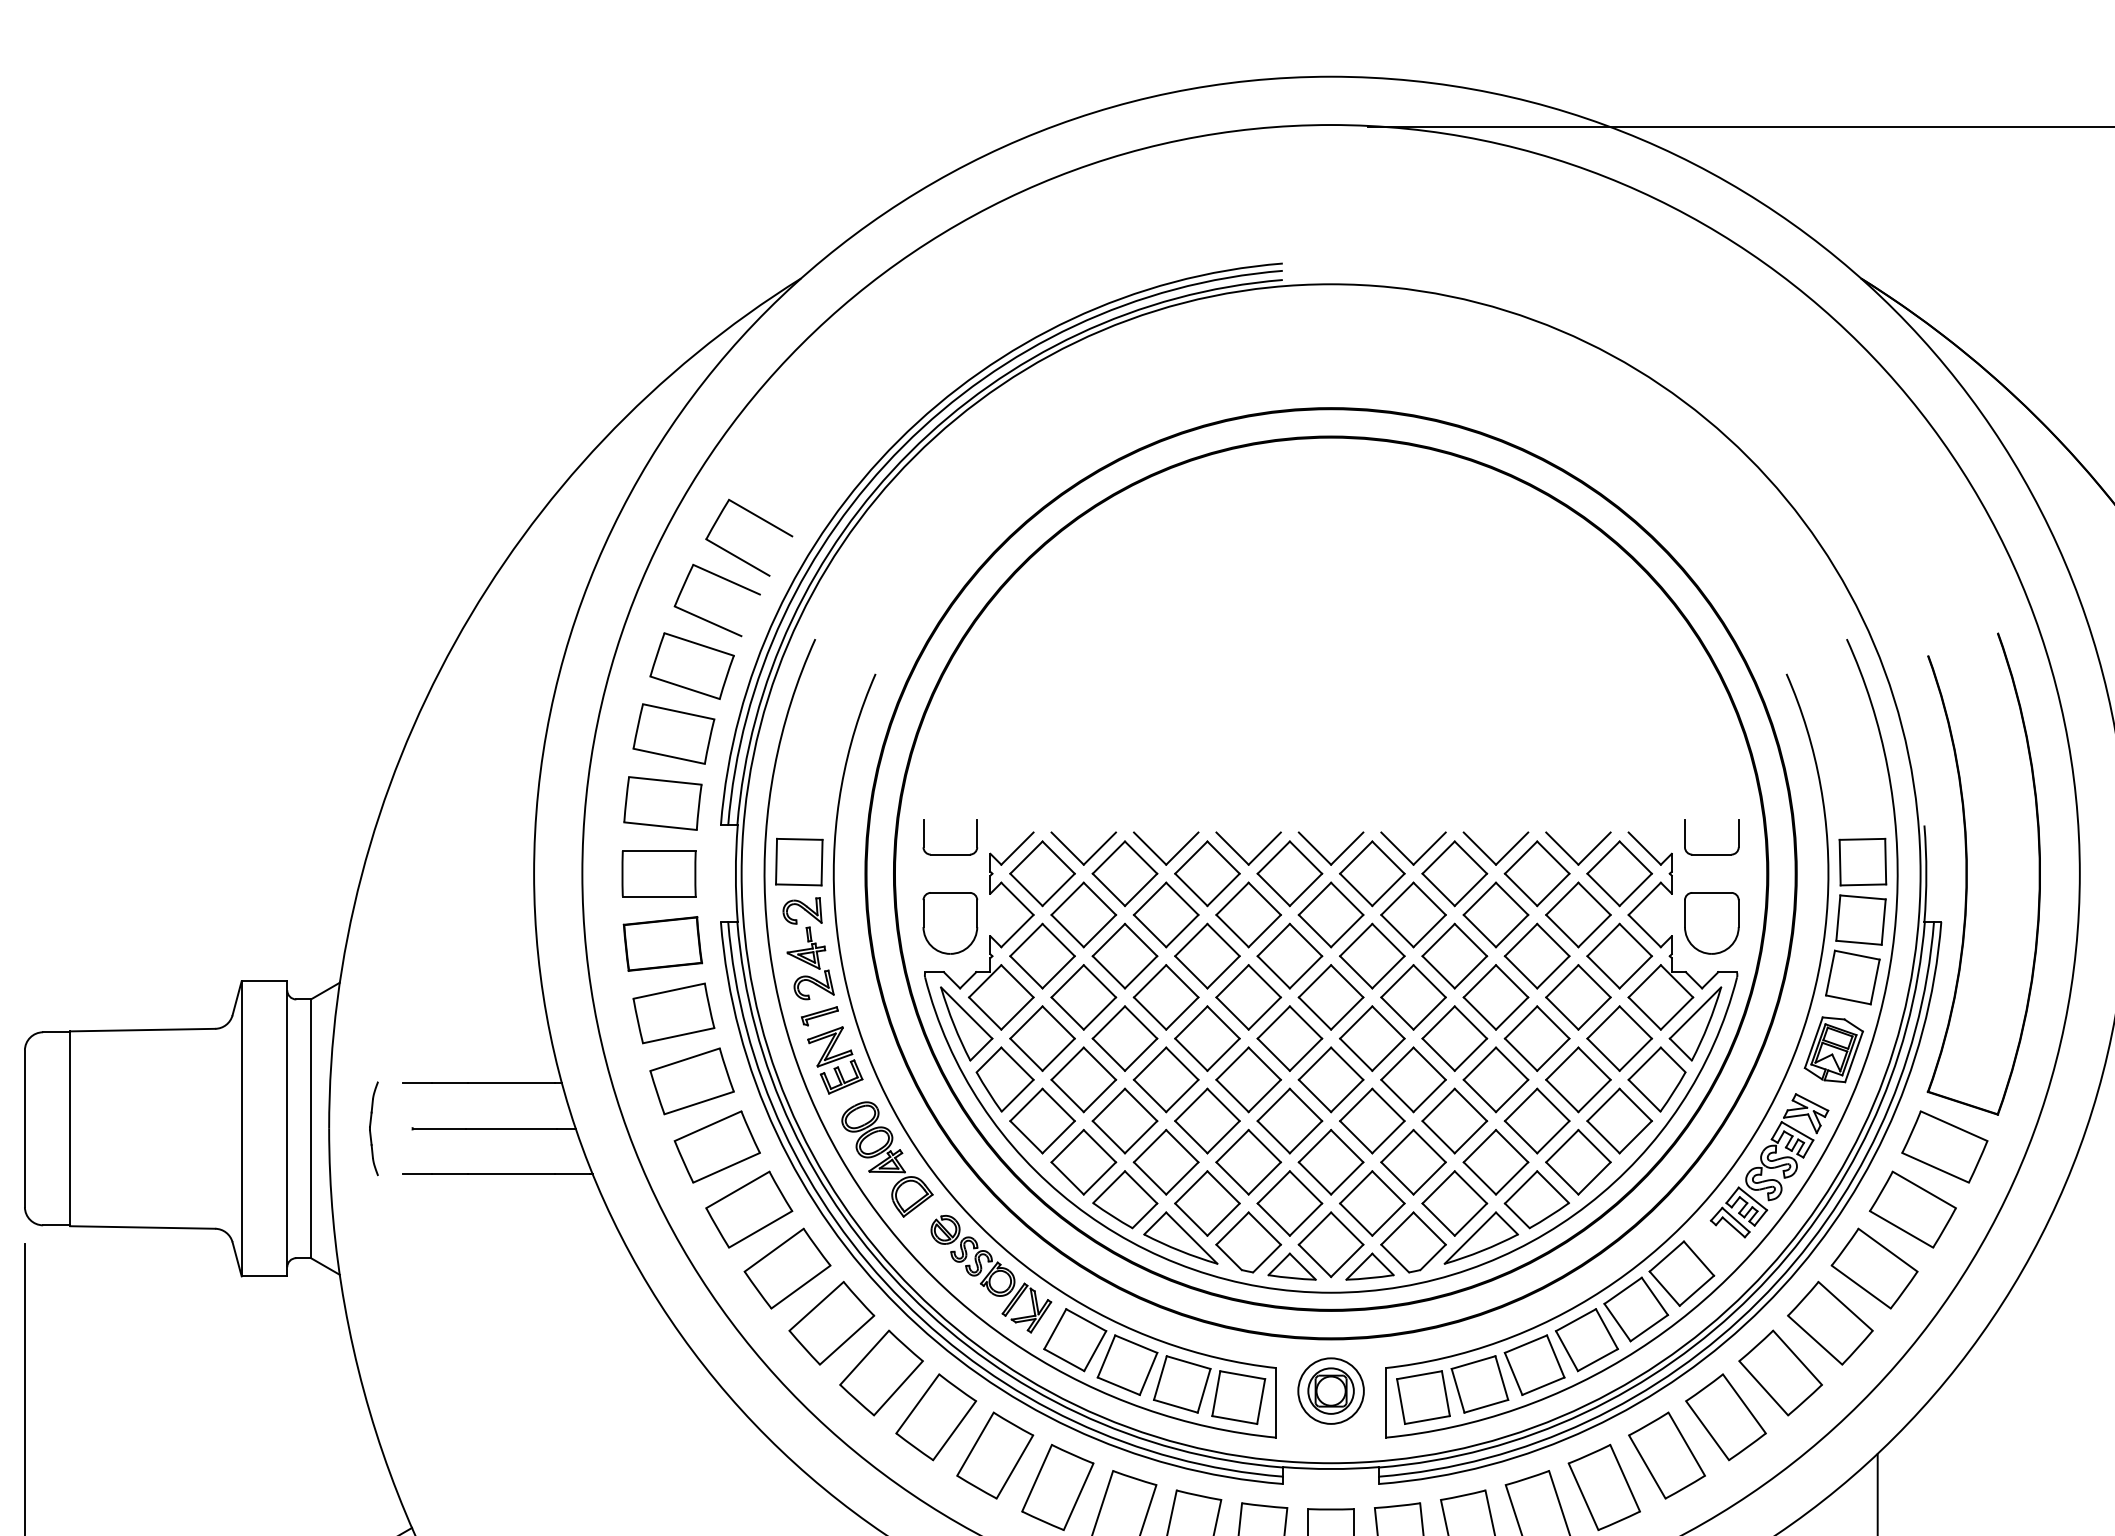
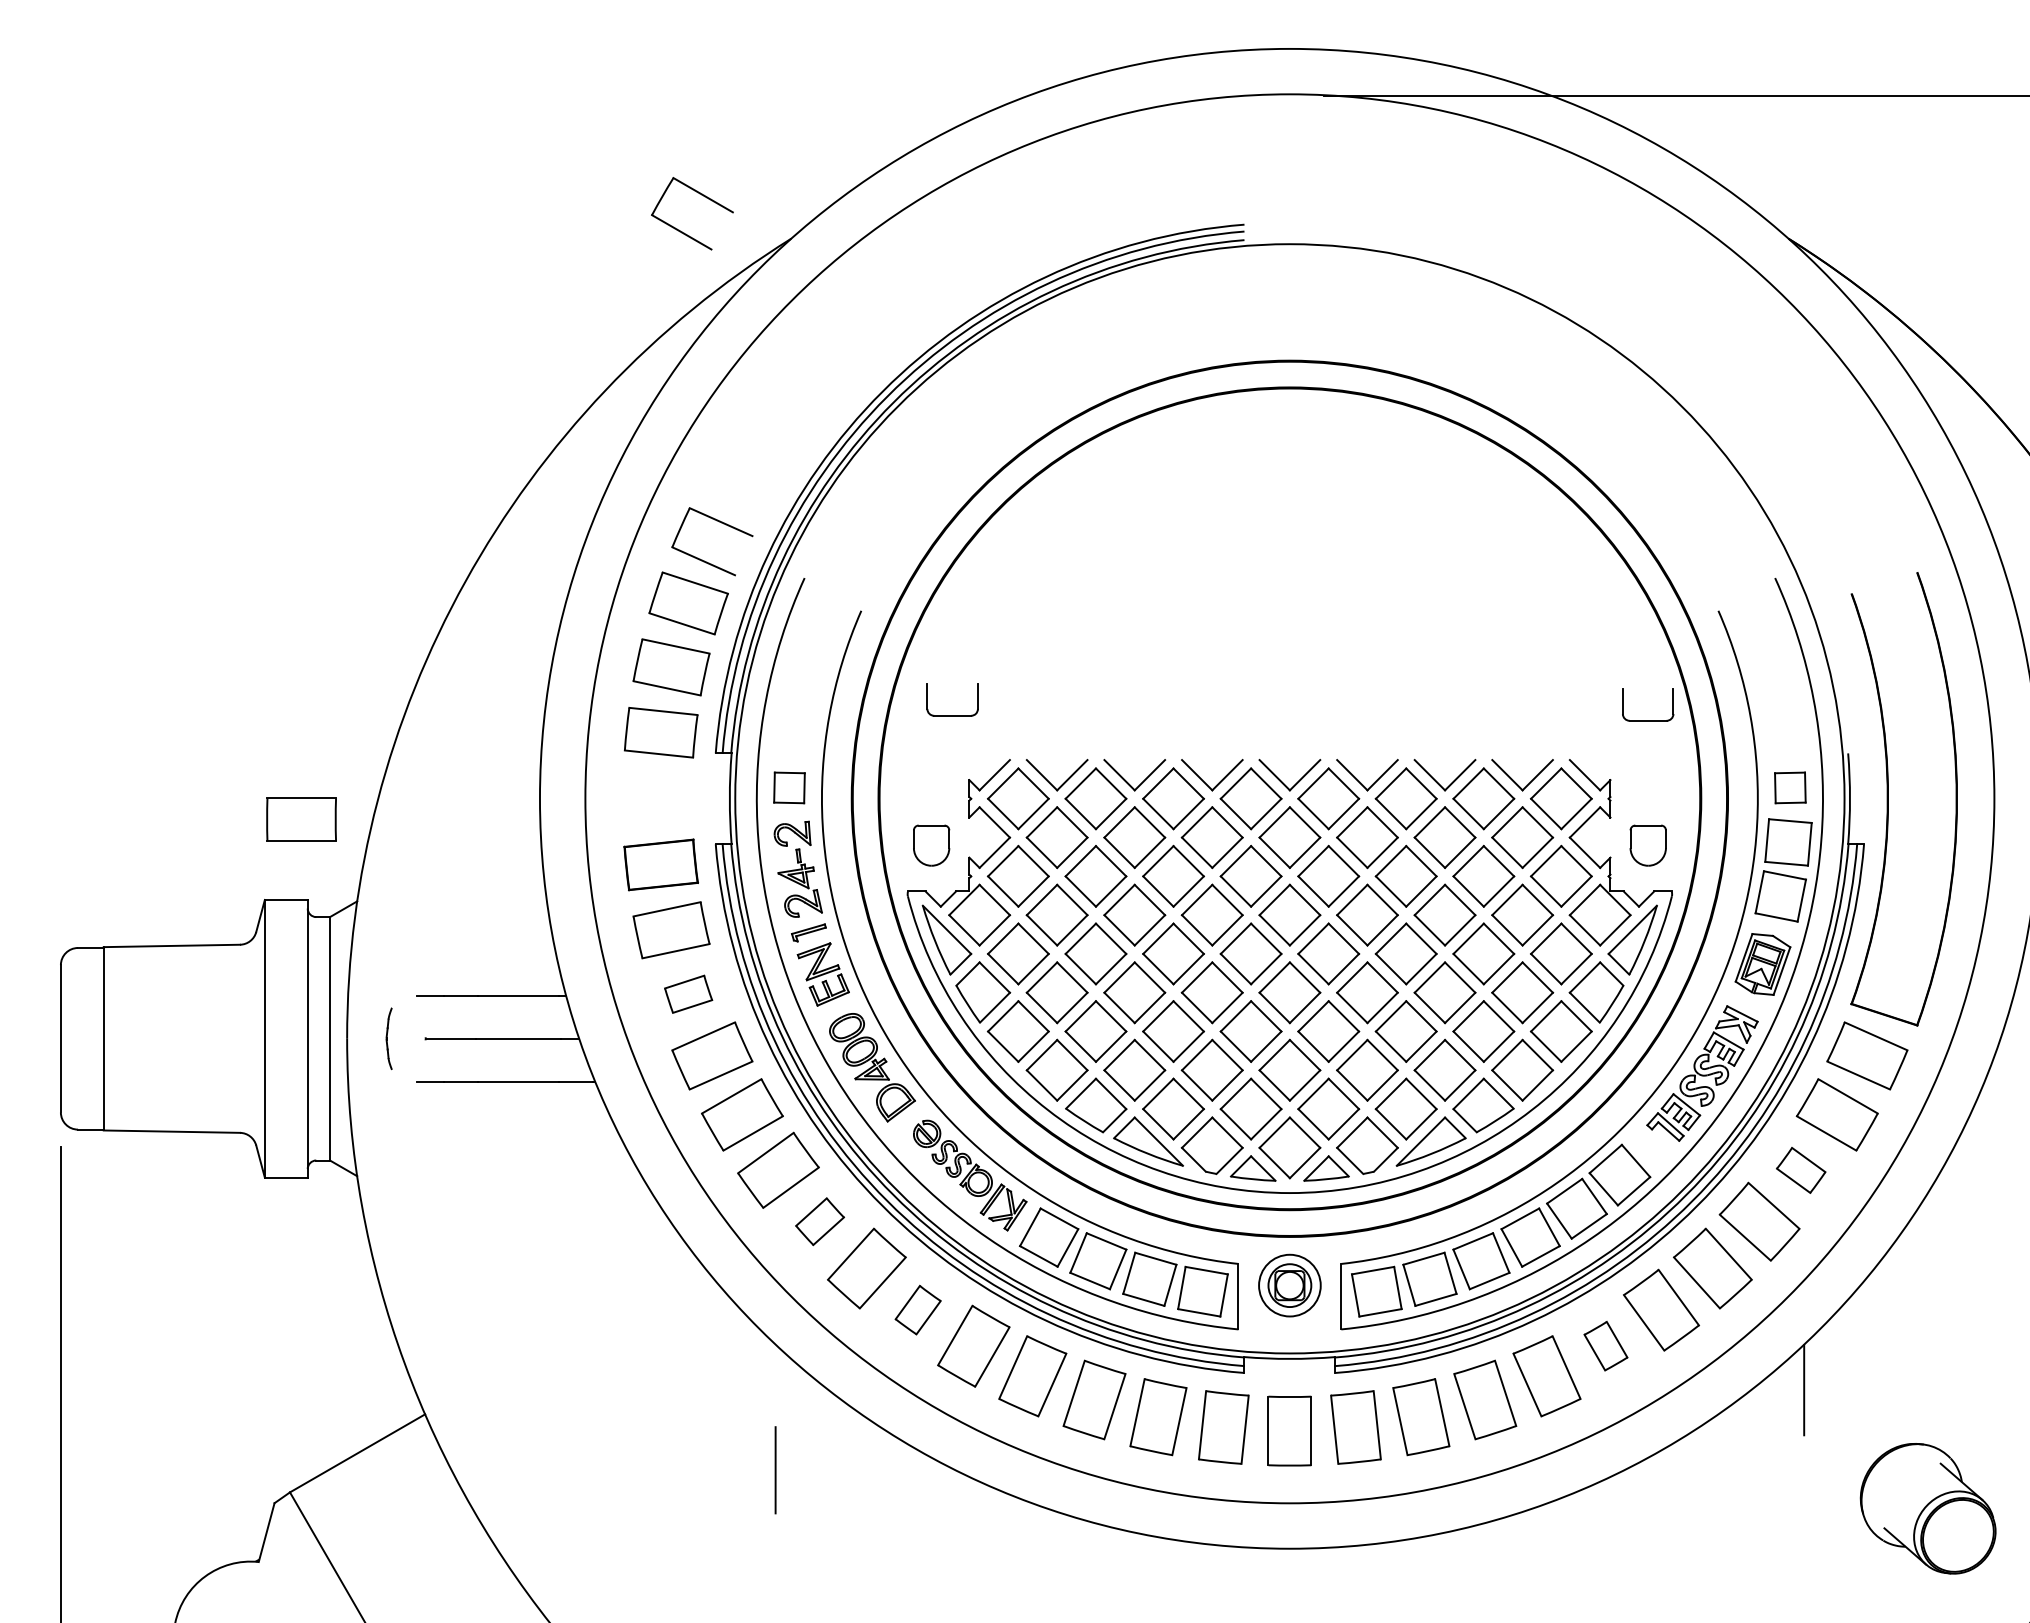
part: (758, 518) -> (701, 195), moved
part: (950, 854) -> (952, 715), moved
part: (1712, 854) -> (1648, 720), moved
part: (799, 861) -> (789, 787), size x0.7
part: (1863, 861) -> (1790, 787), size x0.7
part: (658, 873) -> (301, 819), moved
part: (950, 923) -> (931, 845), size x0.7
part: (1712, 923) -> (1648, 845), size x0.7
part: (691, 1081) -> (688, 994), size x0.6
part: (373, 1128) -> (388, 1038), size x0.7
part: (1873, 1268) -> (1800, 1170), size x0.6
part: (831, 1322) -> (819, 1221), size x0.6
part: (935, 1416) -> (917, 1309), size x0.6
part: (1666, 1454) -> (1605, 1345), size x0.6

